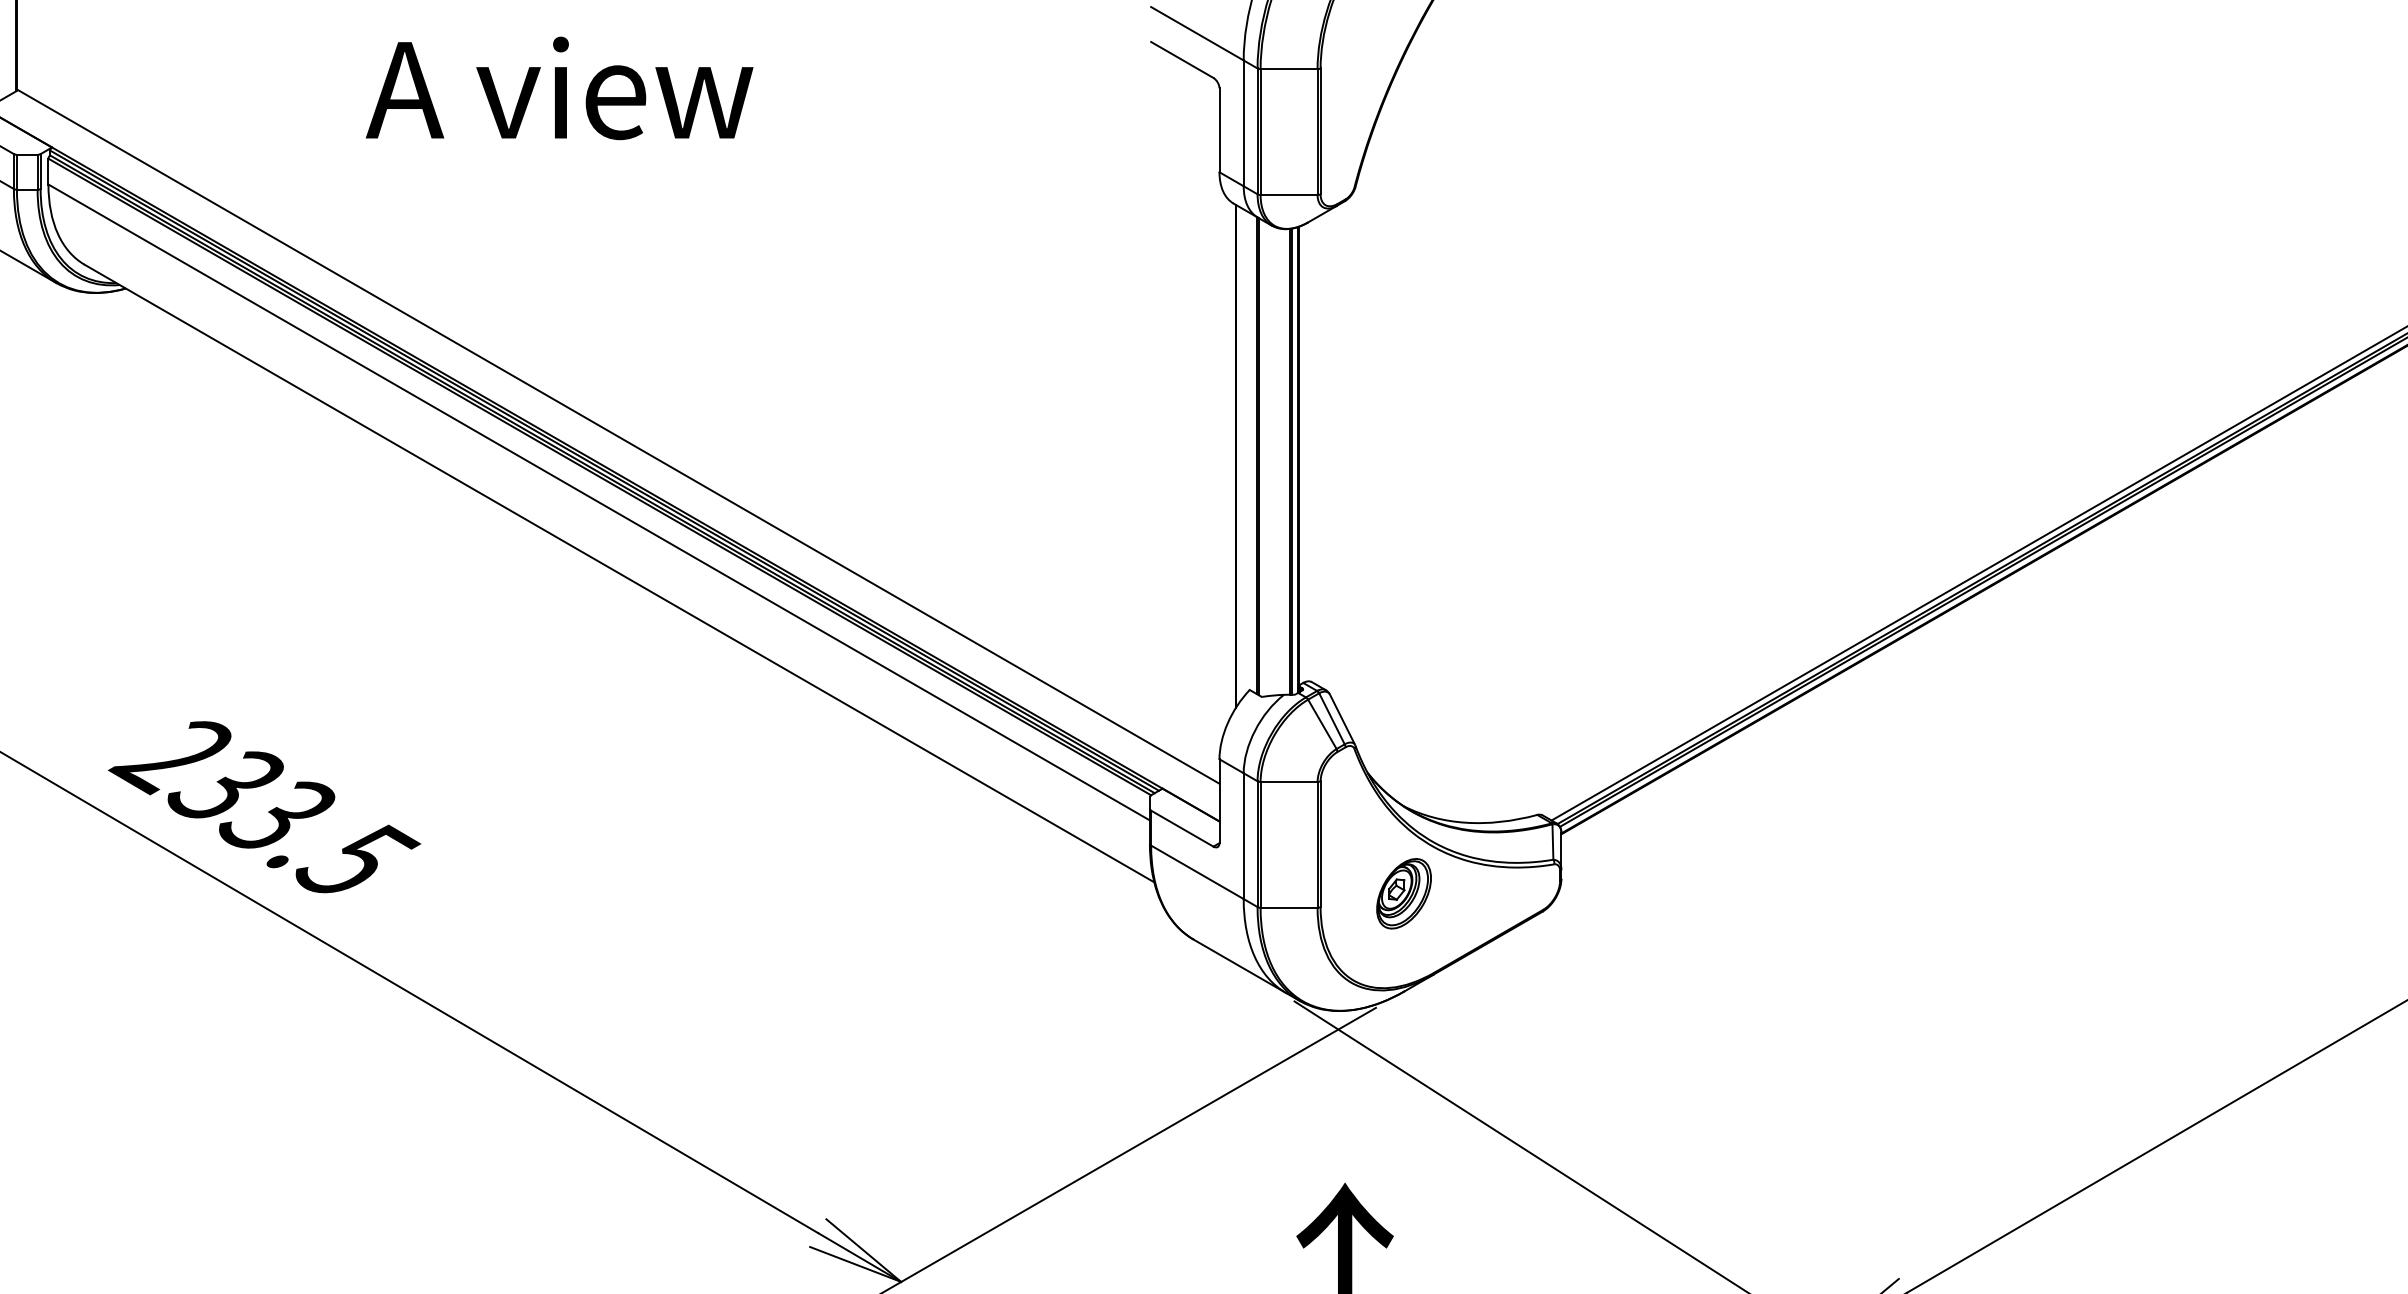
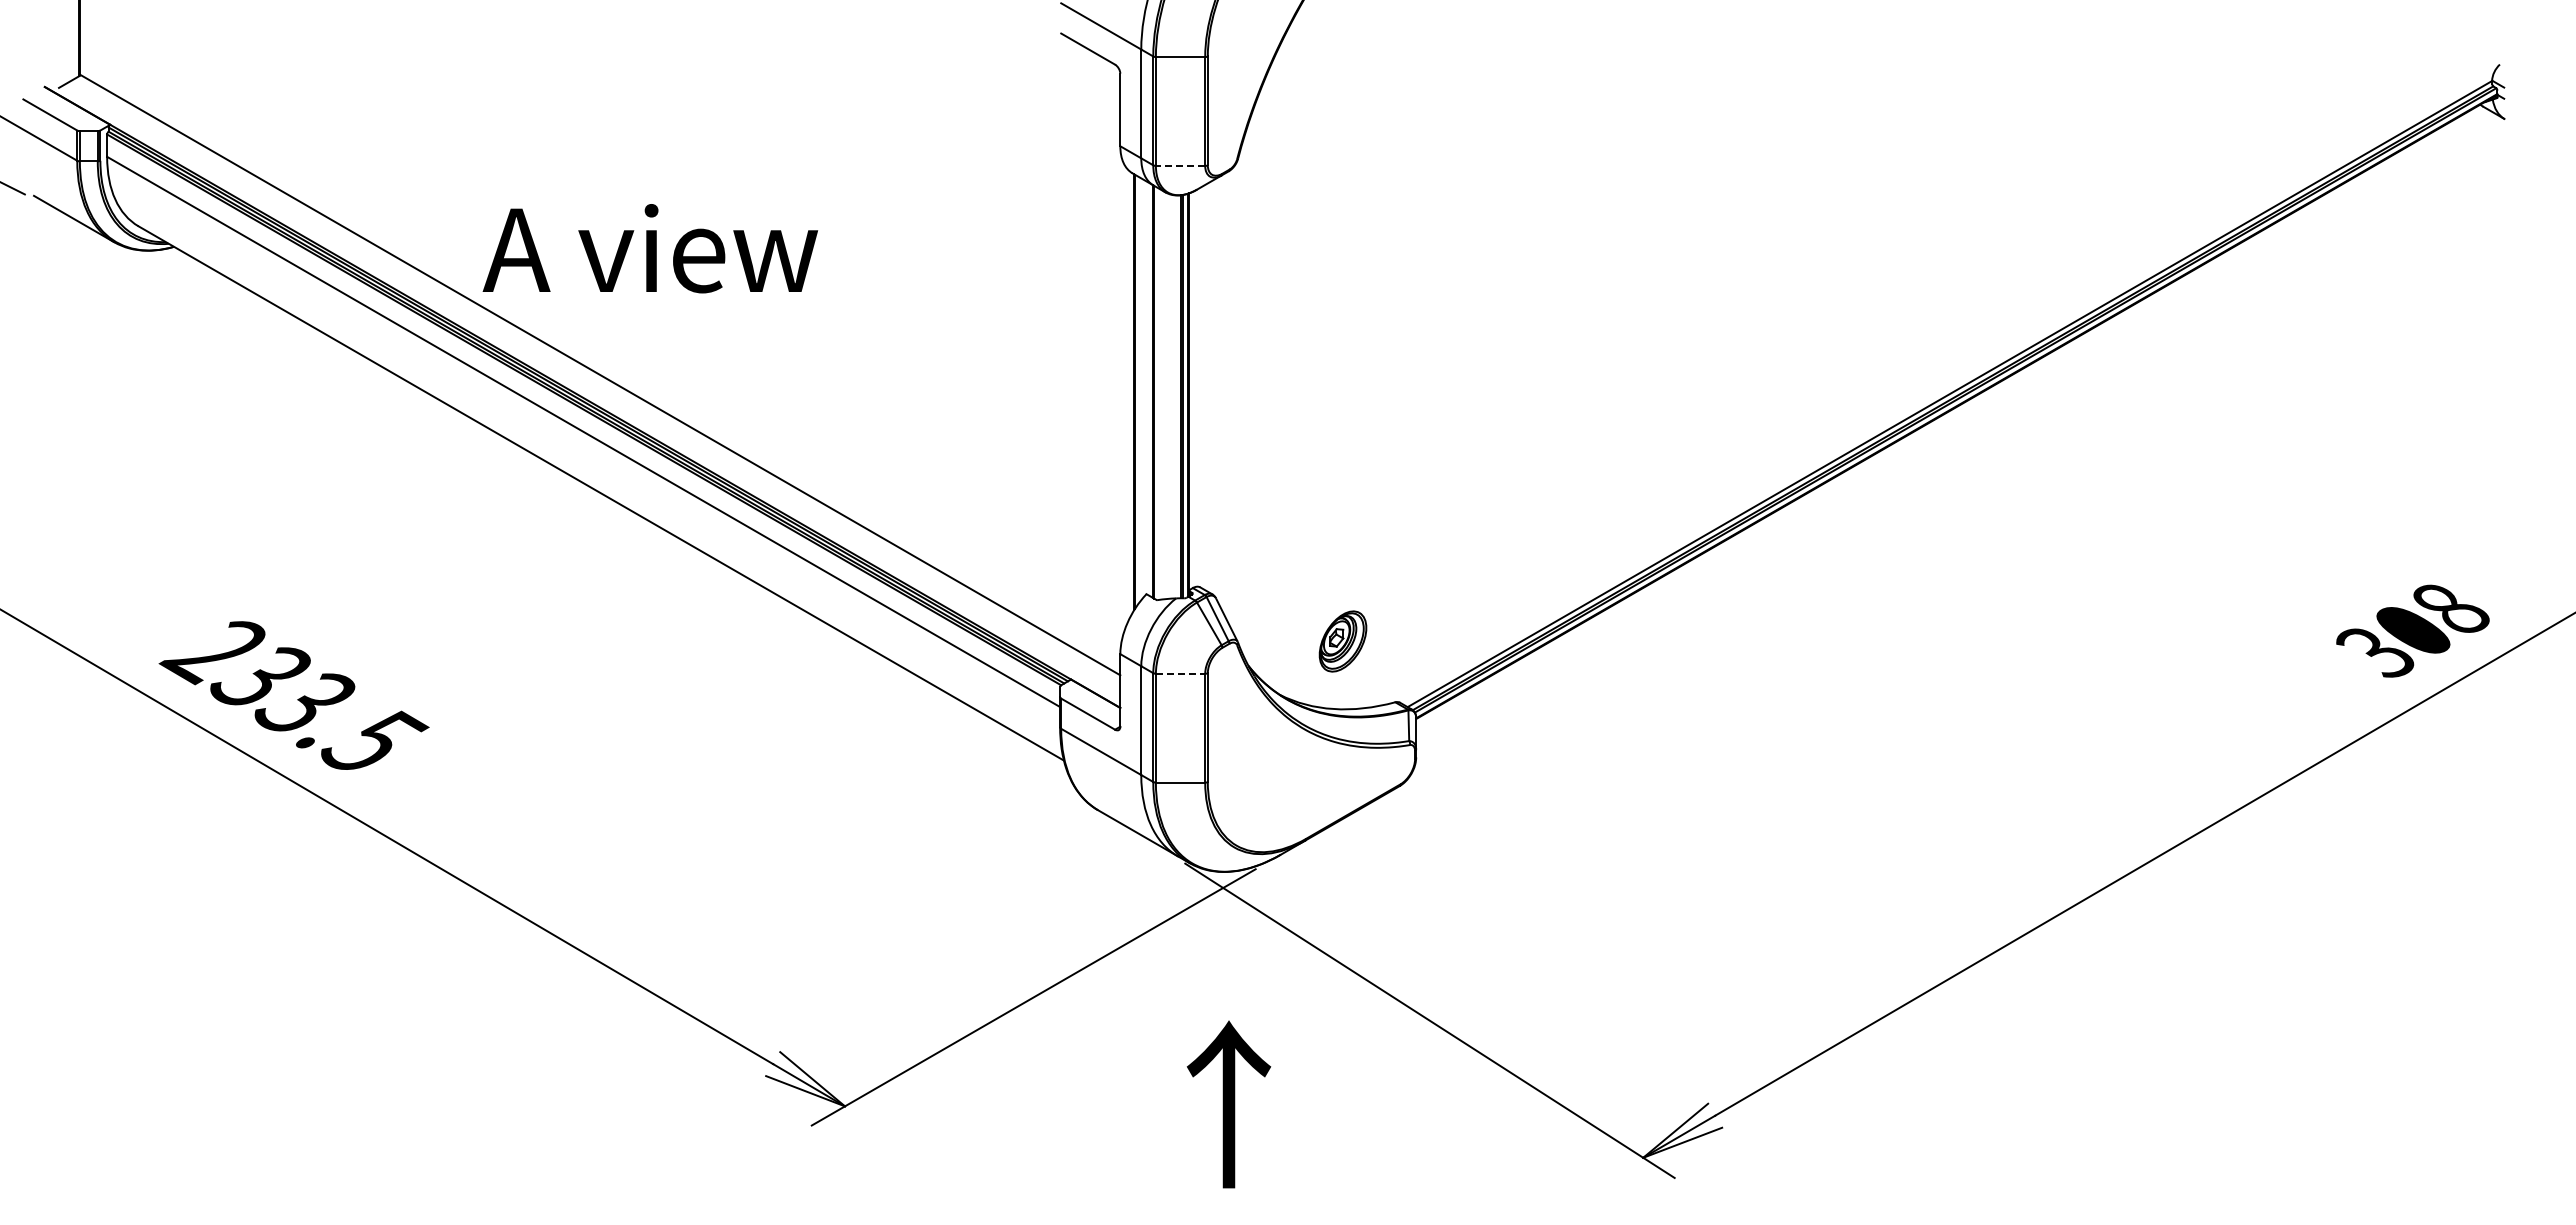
text: (559, 88) -> (650, 248), moved
line: (1289, 194) -> (1180, 165), solid -> dashed
line: (1289, 781) -> (1180, 673), solid -> dashed
part: (1403, 893) -> (1342, 641), moved

